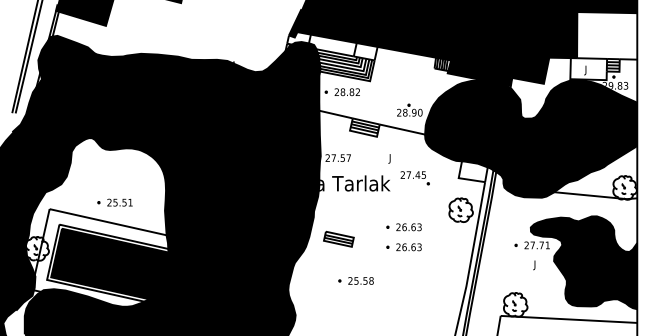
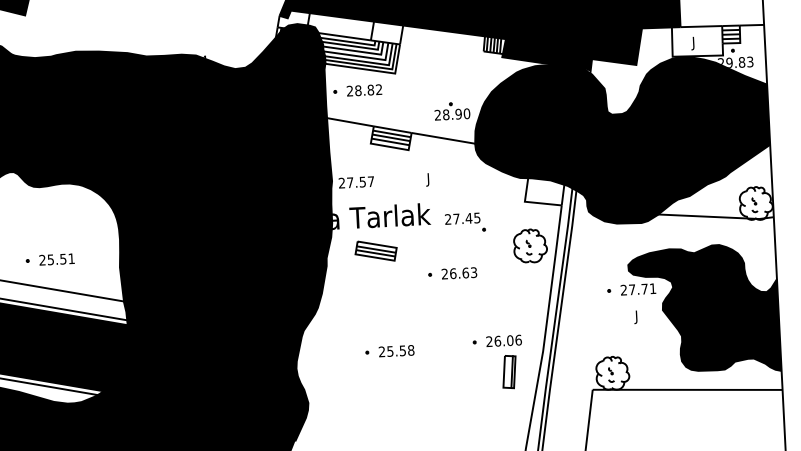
part: (414, 178) -> (464, 223), moved
part: (338, 238) -> (375, 250), moved
part: (403, 247) -> (453, 301), removed
part: (433, 292) -> (497, 362), added

